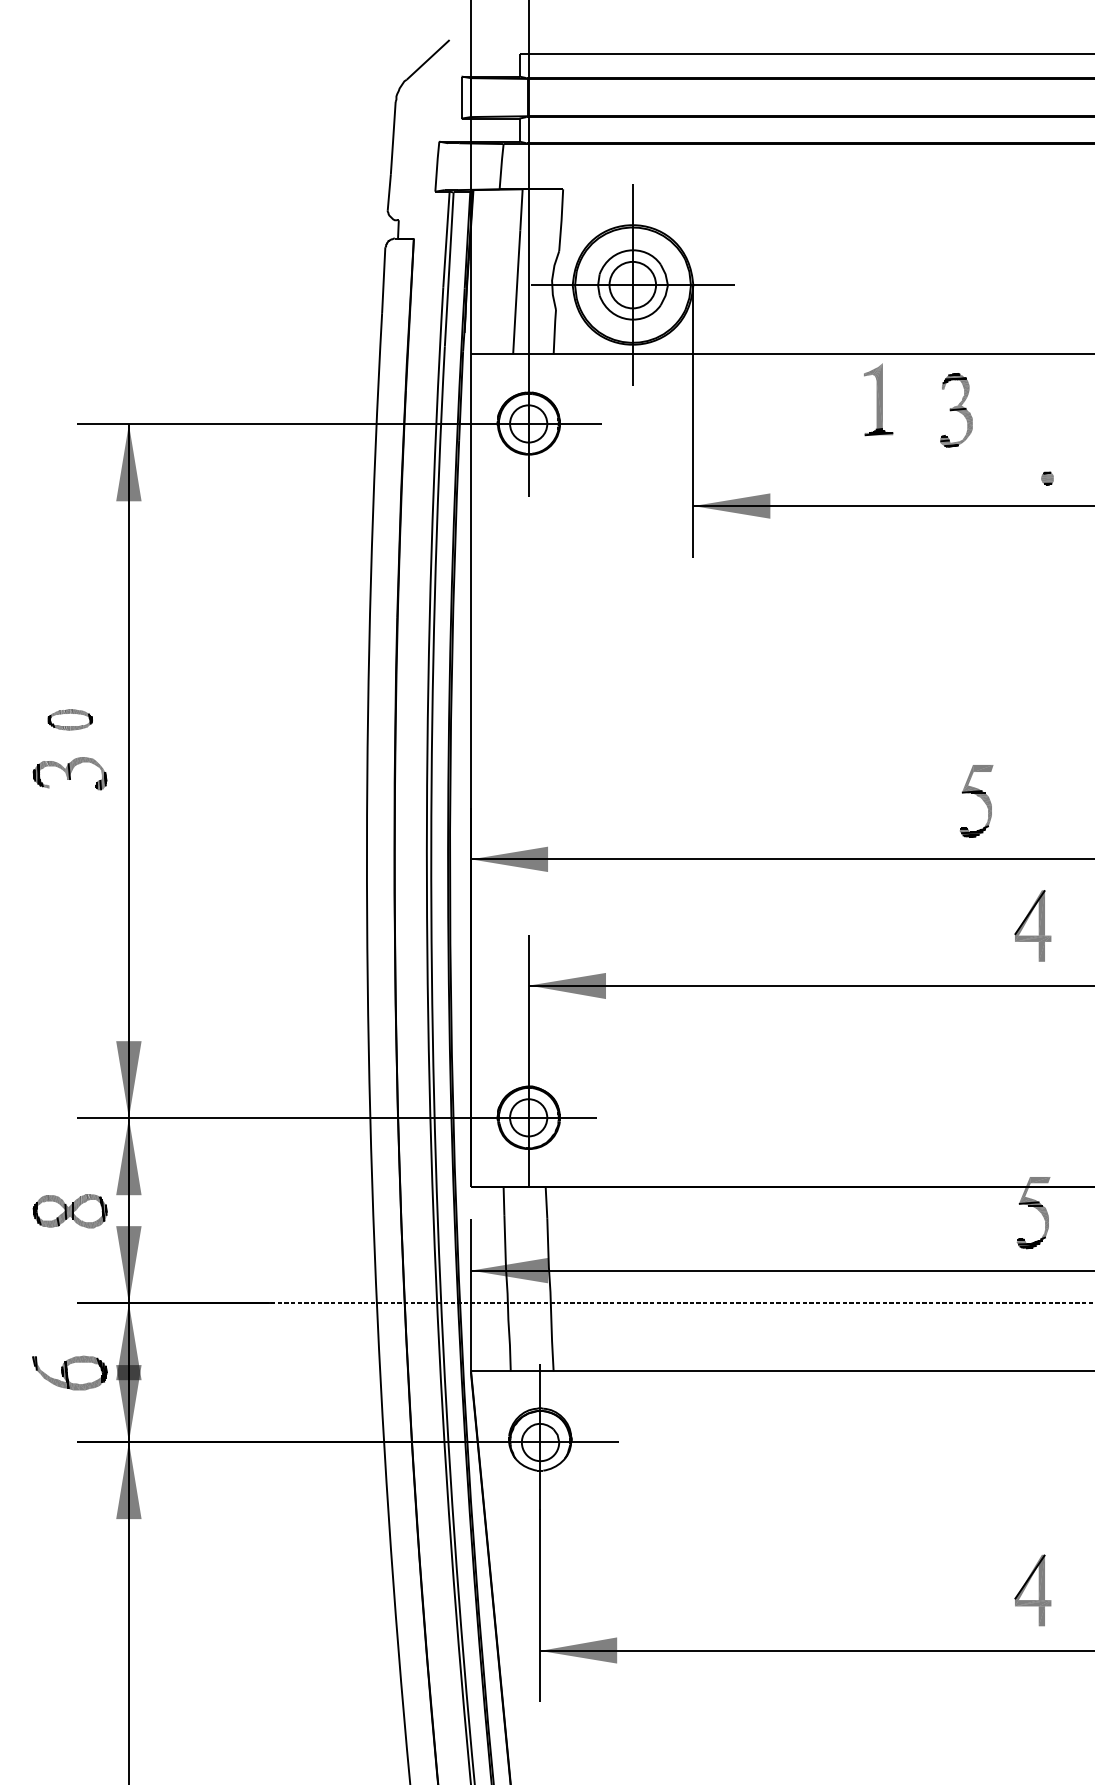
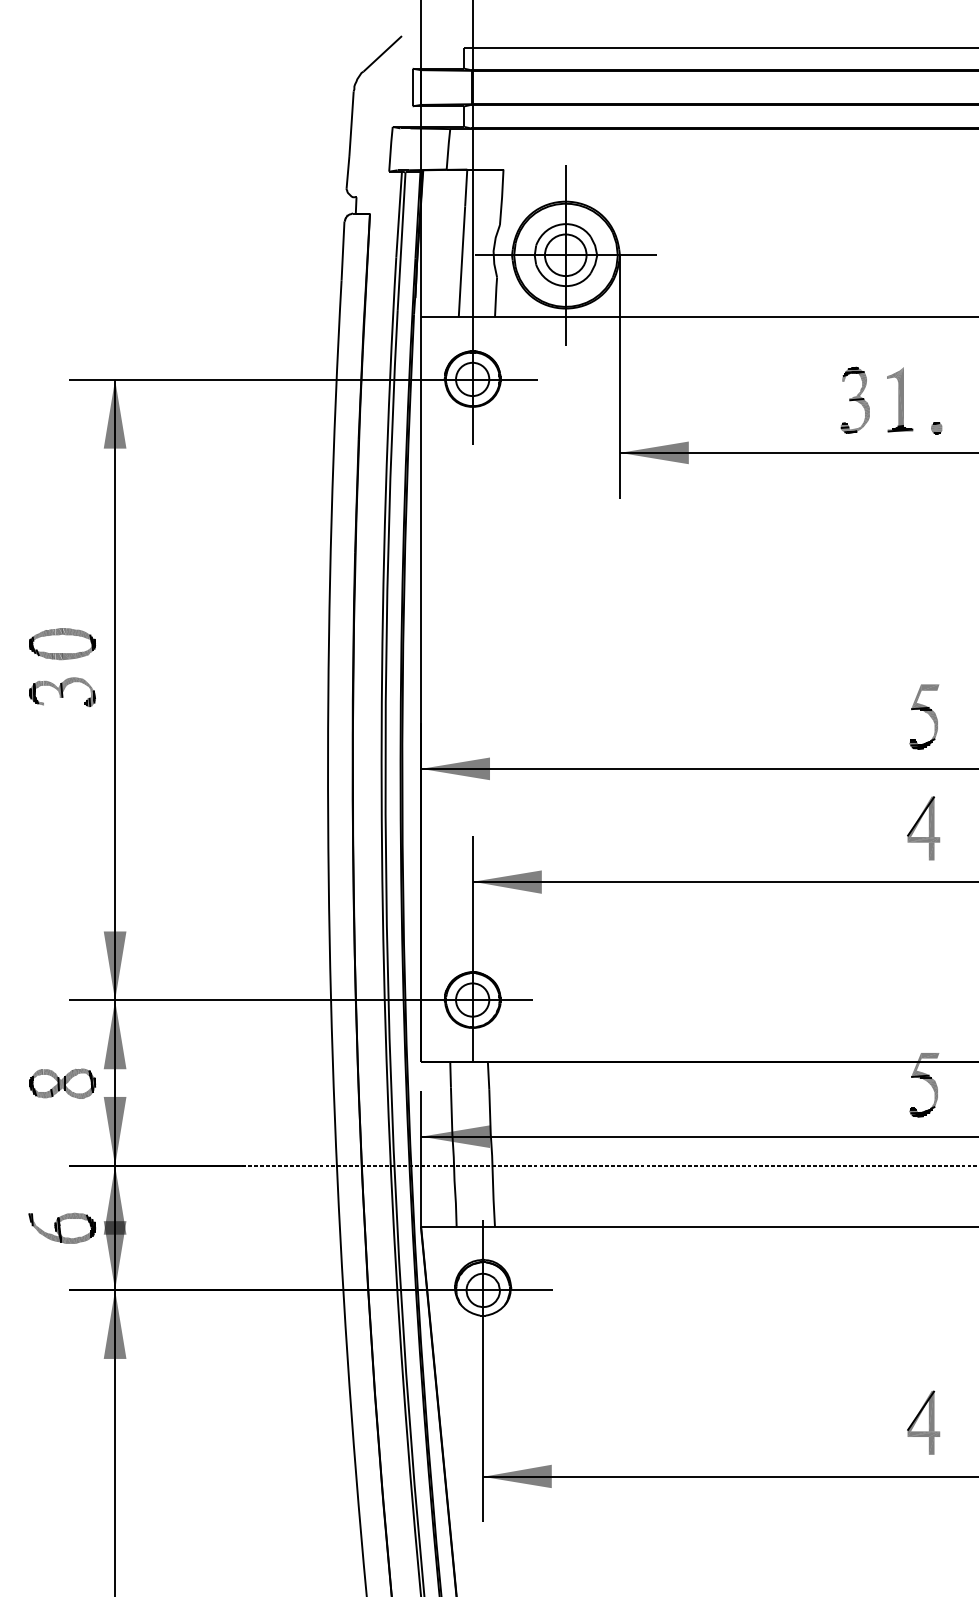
part: (878, 399) -> (900, 399), moved
part: (956, 410) -> (855, 400), moved
part: (70, 719) -> (62, 643), size x1.67
part: (976, 801) -> (924, 717), moved

